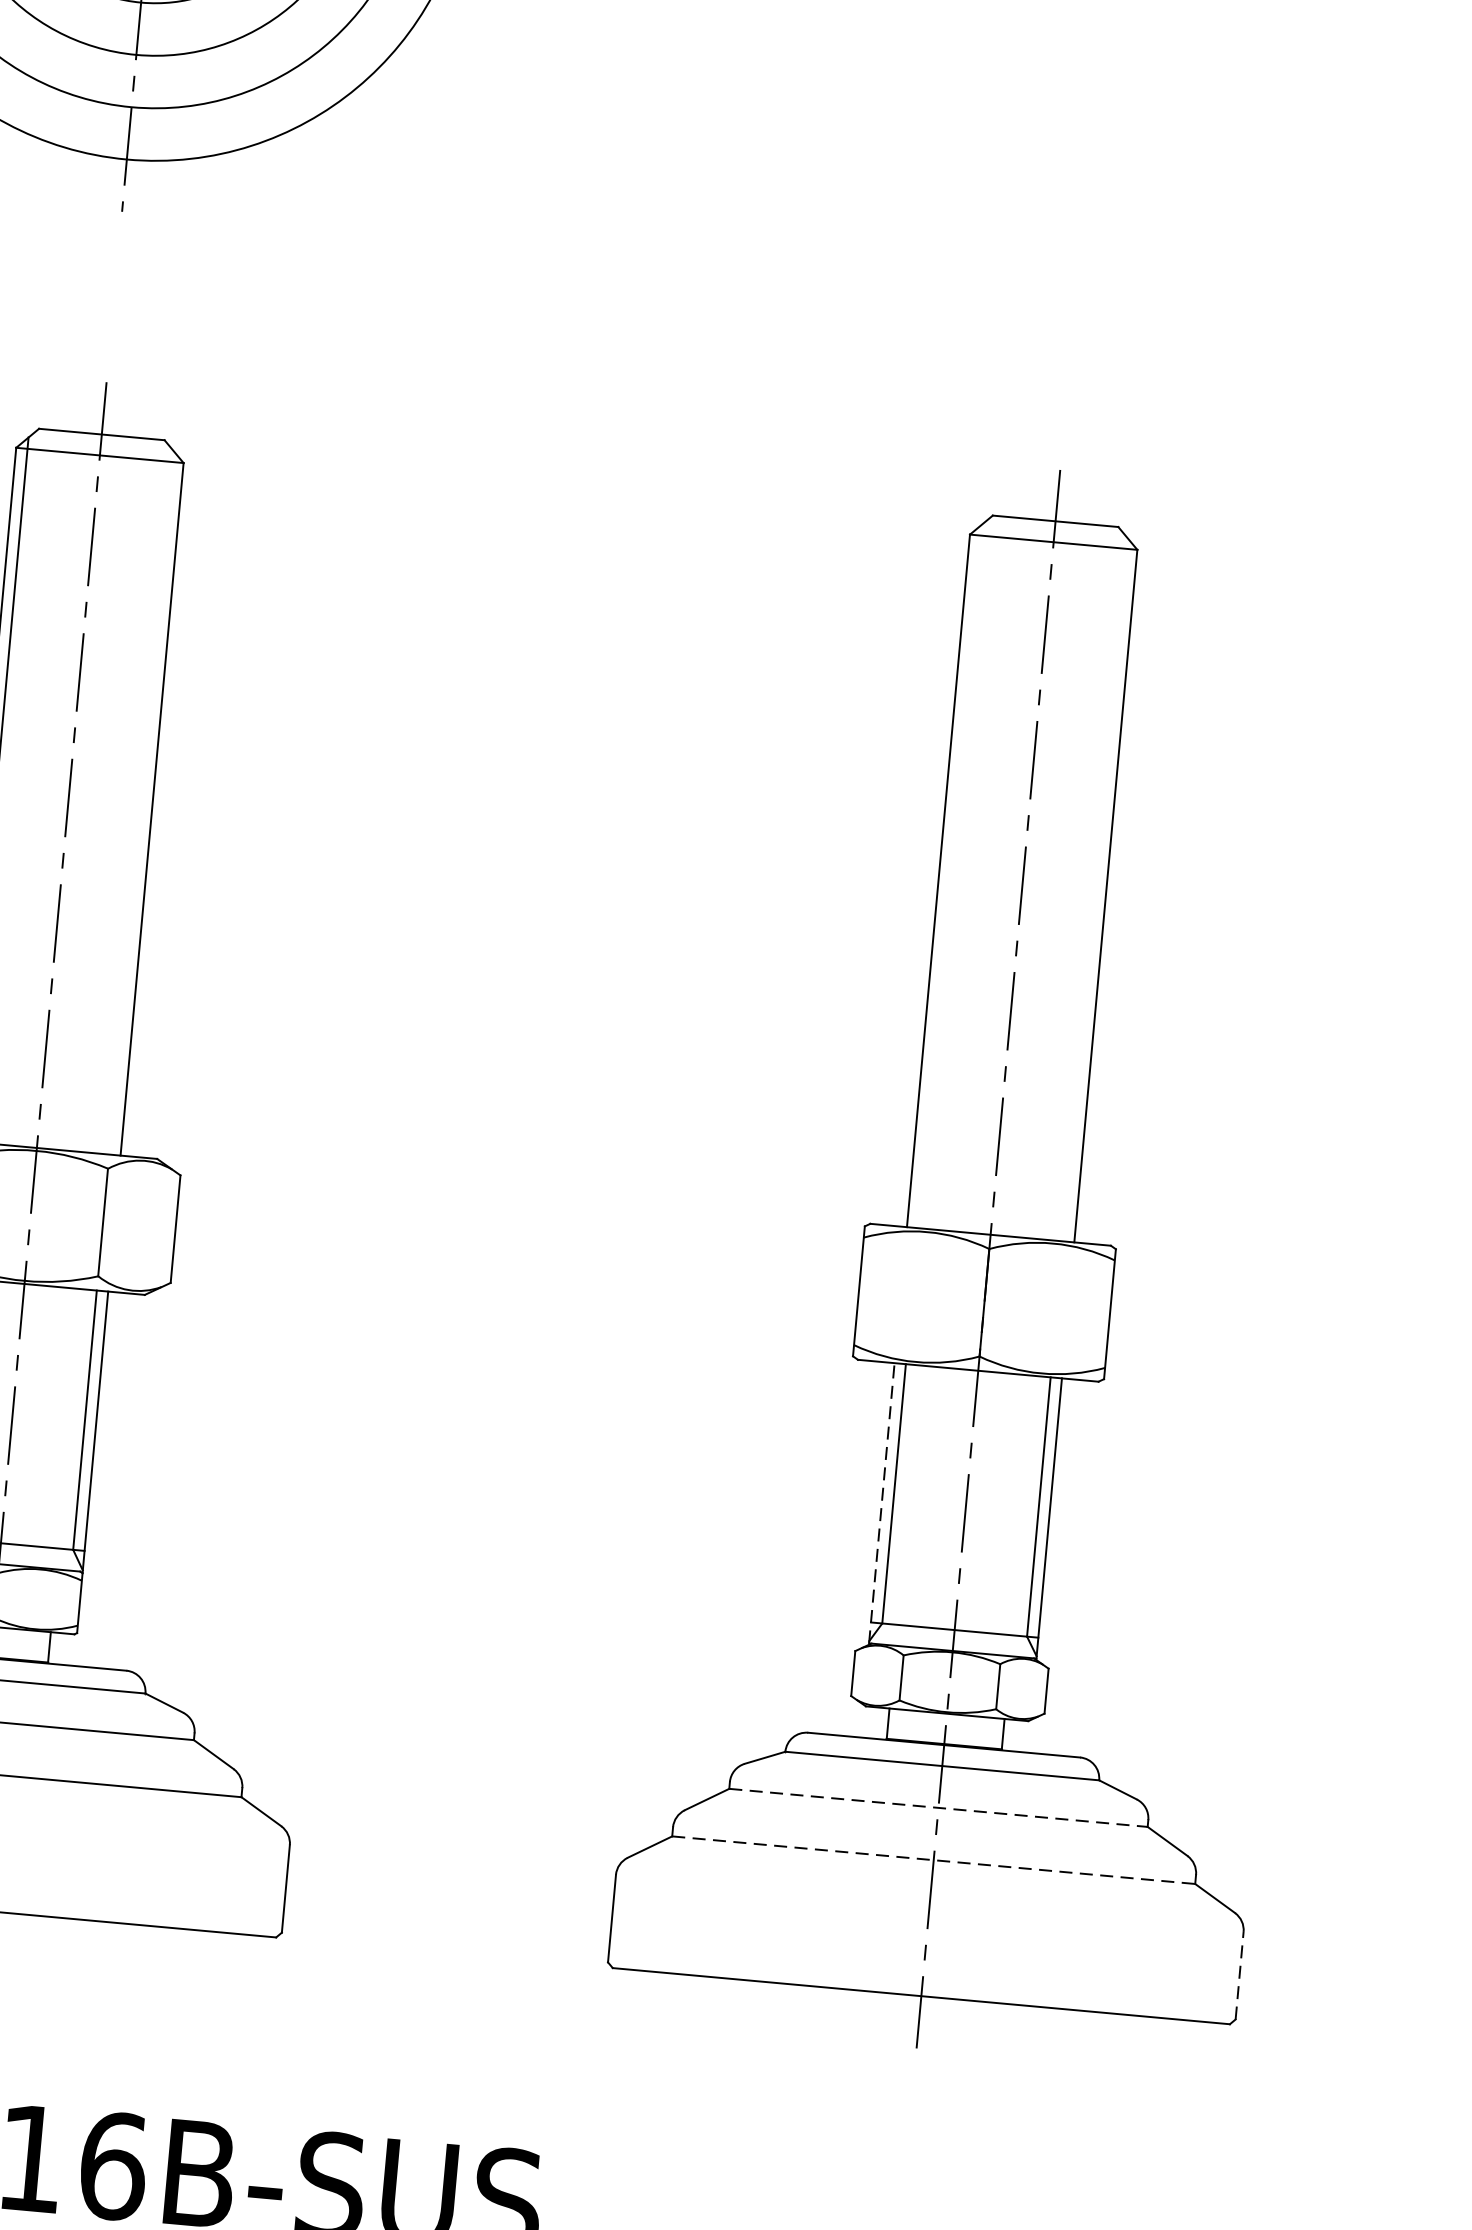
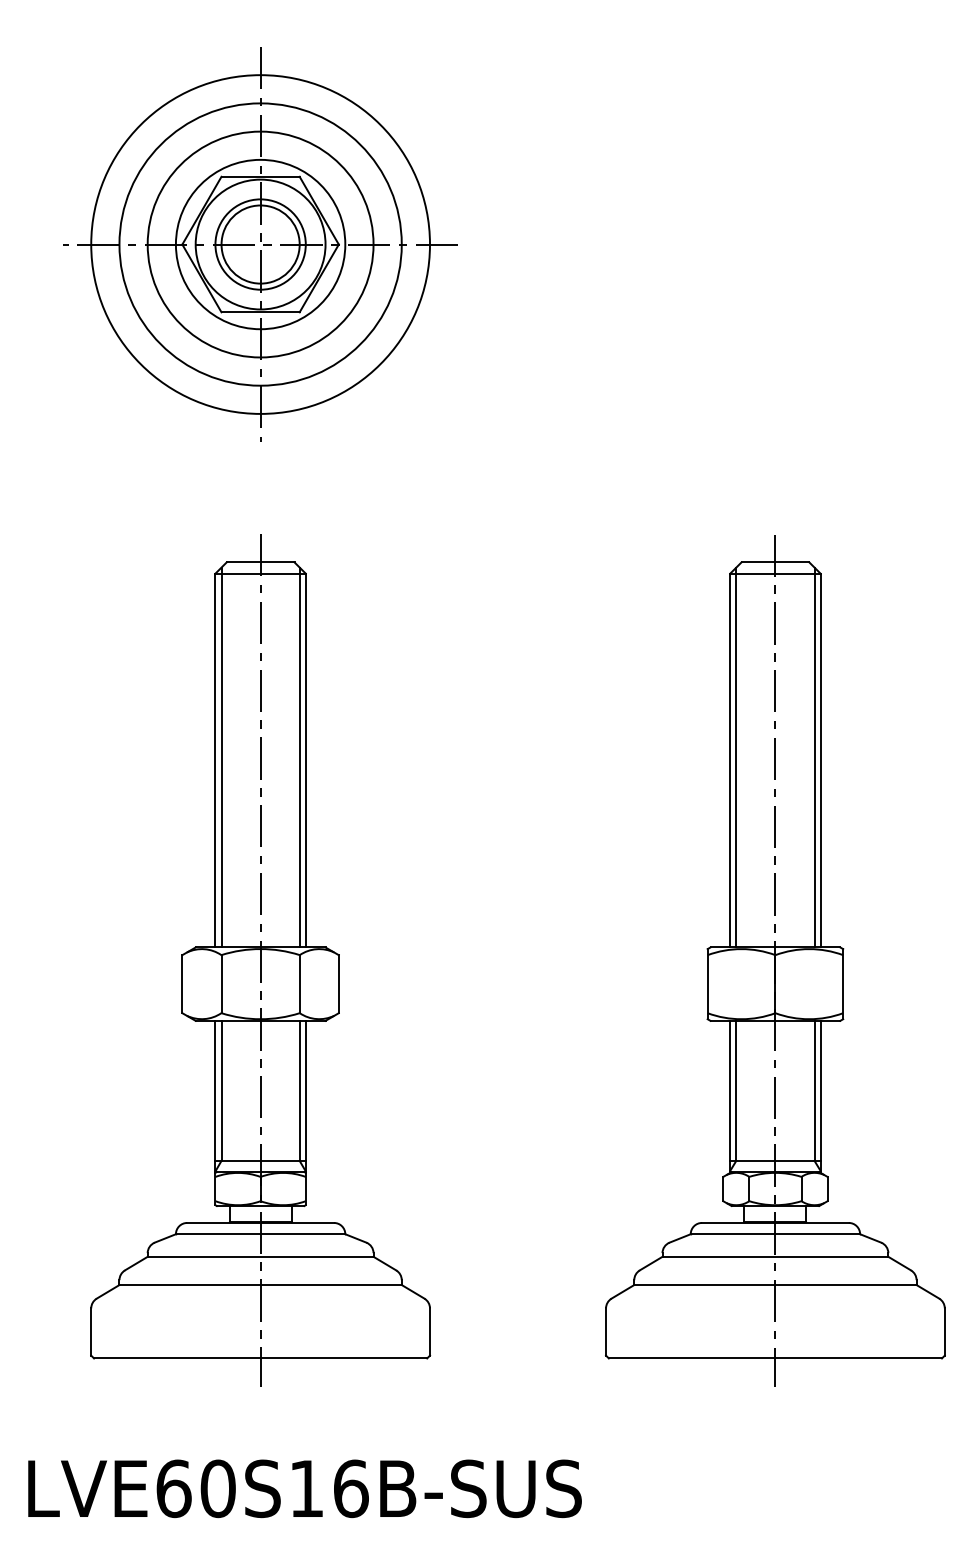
line: (140, 802) -> (299, 757), added
line: (950, 876) -> (736, 757), added
line: (1095, 889) -> (814, 757), added
line: (882, 1503) -> (730, 1096), dashed -> solid
line: (938, 1807) -> (775, 1256), dashed -> solid
line: (933, 1861) -> (775, 1285), dashed -> solid
line: (1238, 1976) -> (944, 1332), dashed -> solid

